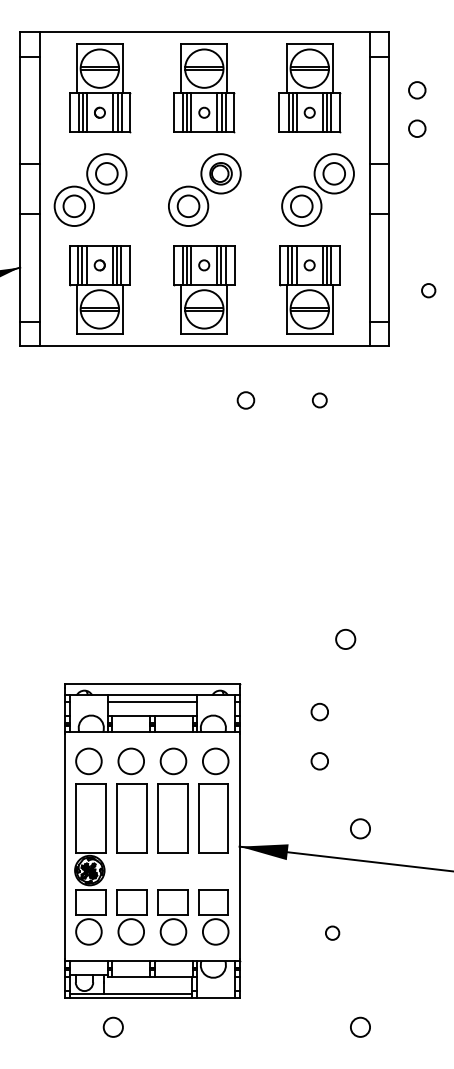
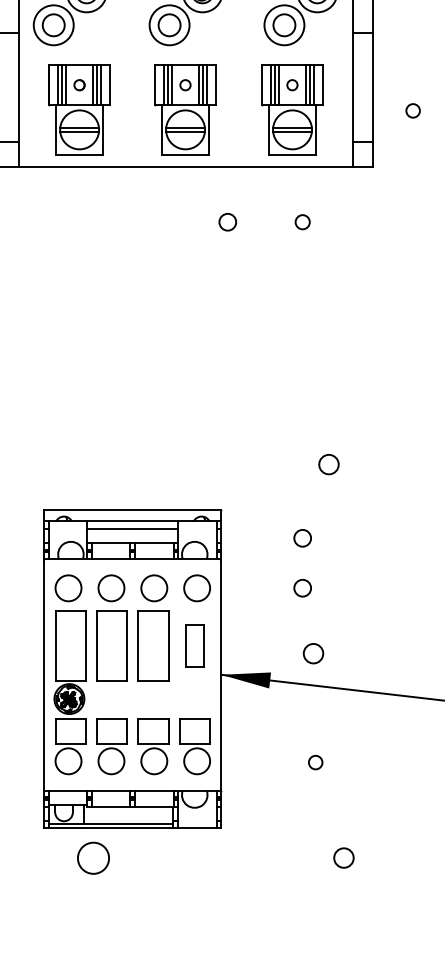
part: (213, 818) -> (194, 646), size x0.6
circle: (360, 828) -> (313, 653), moved
circle: (112, 1026) -> (92, 857), size x1.6

